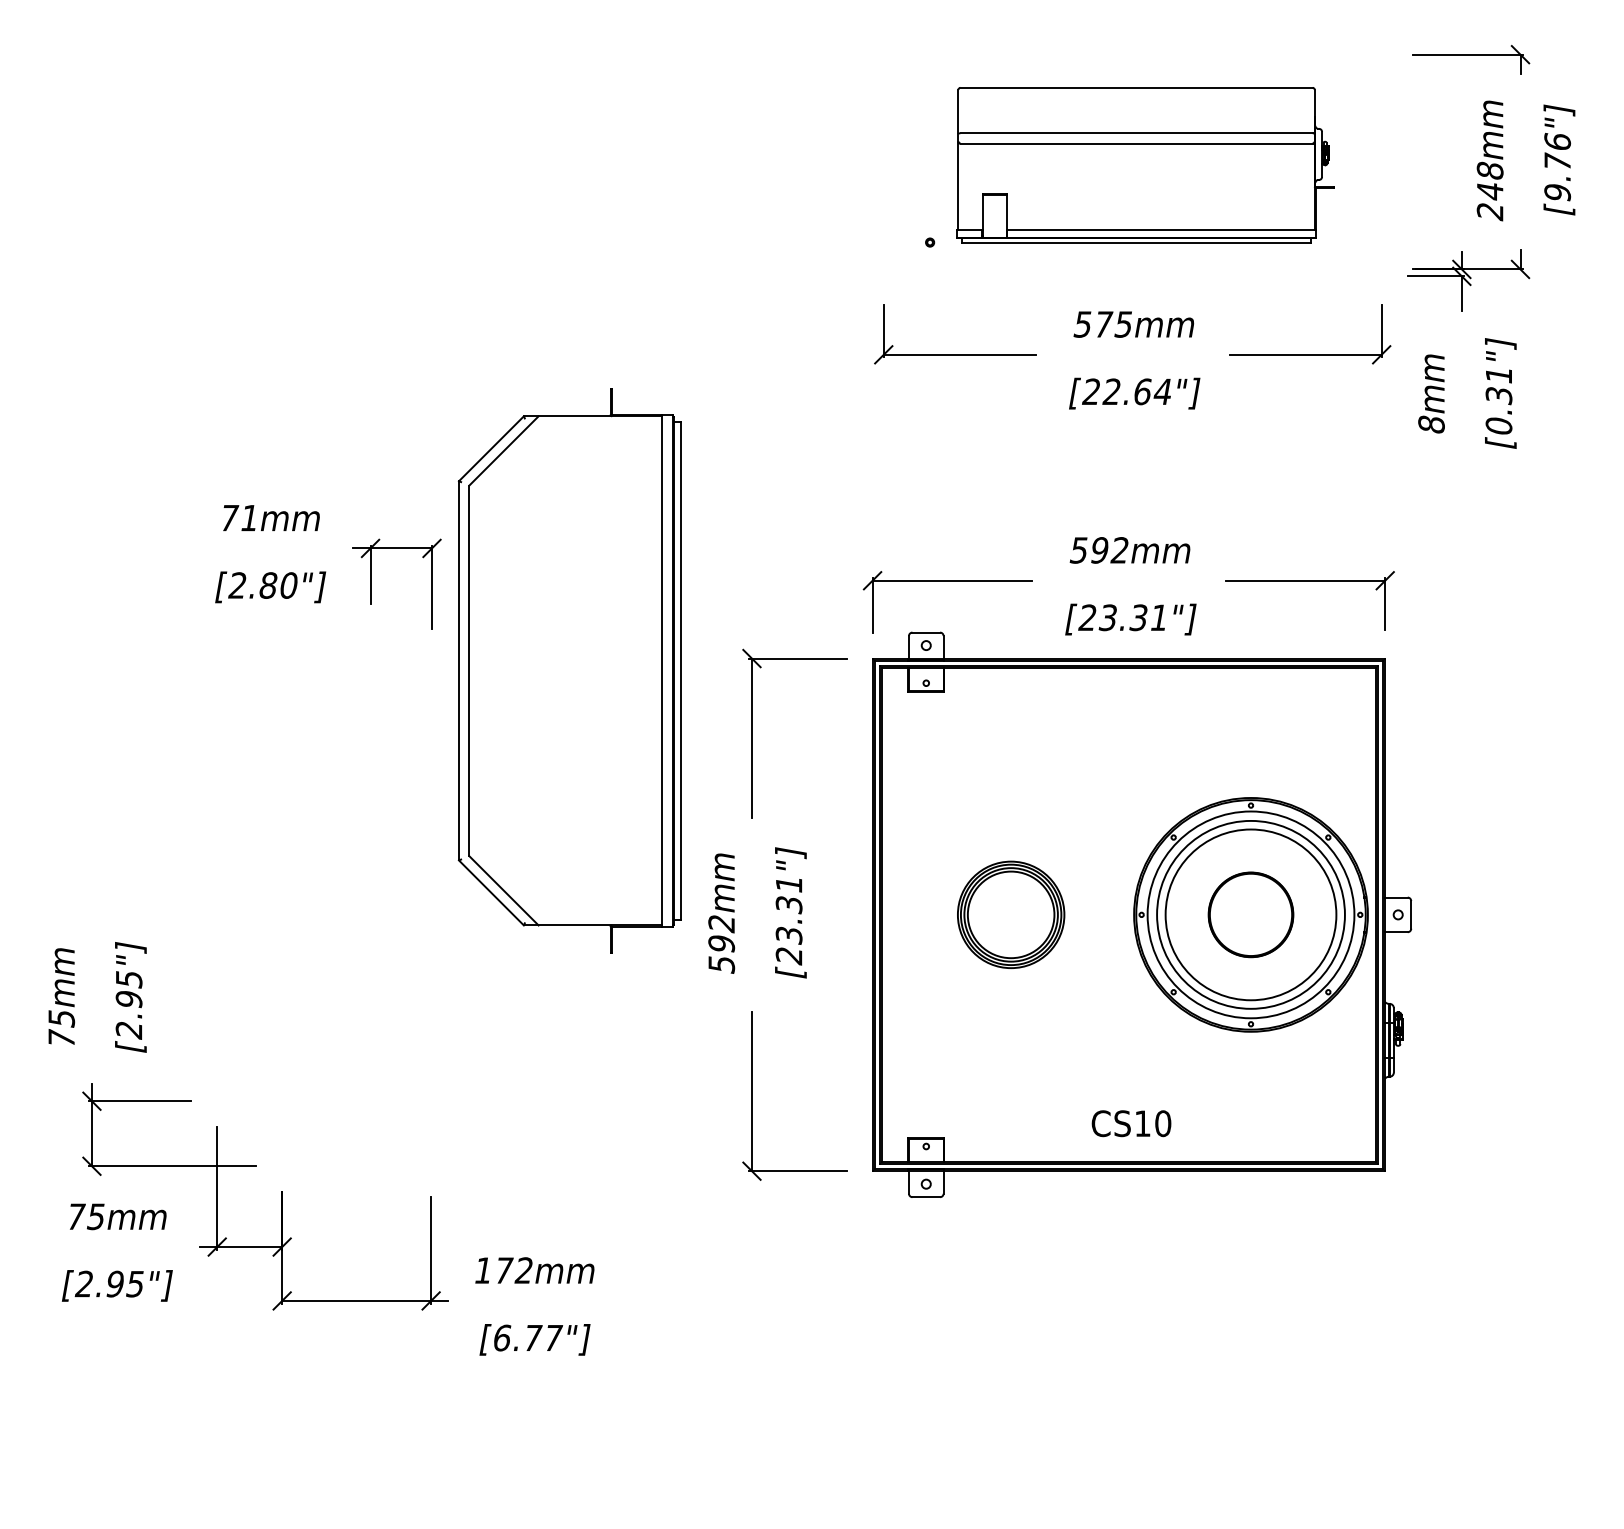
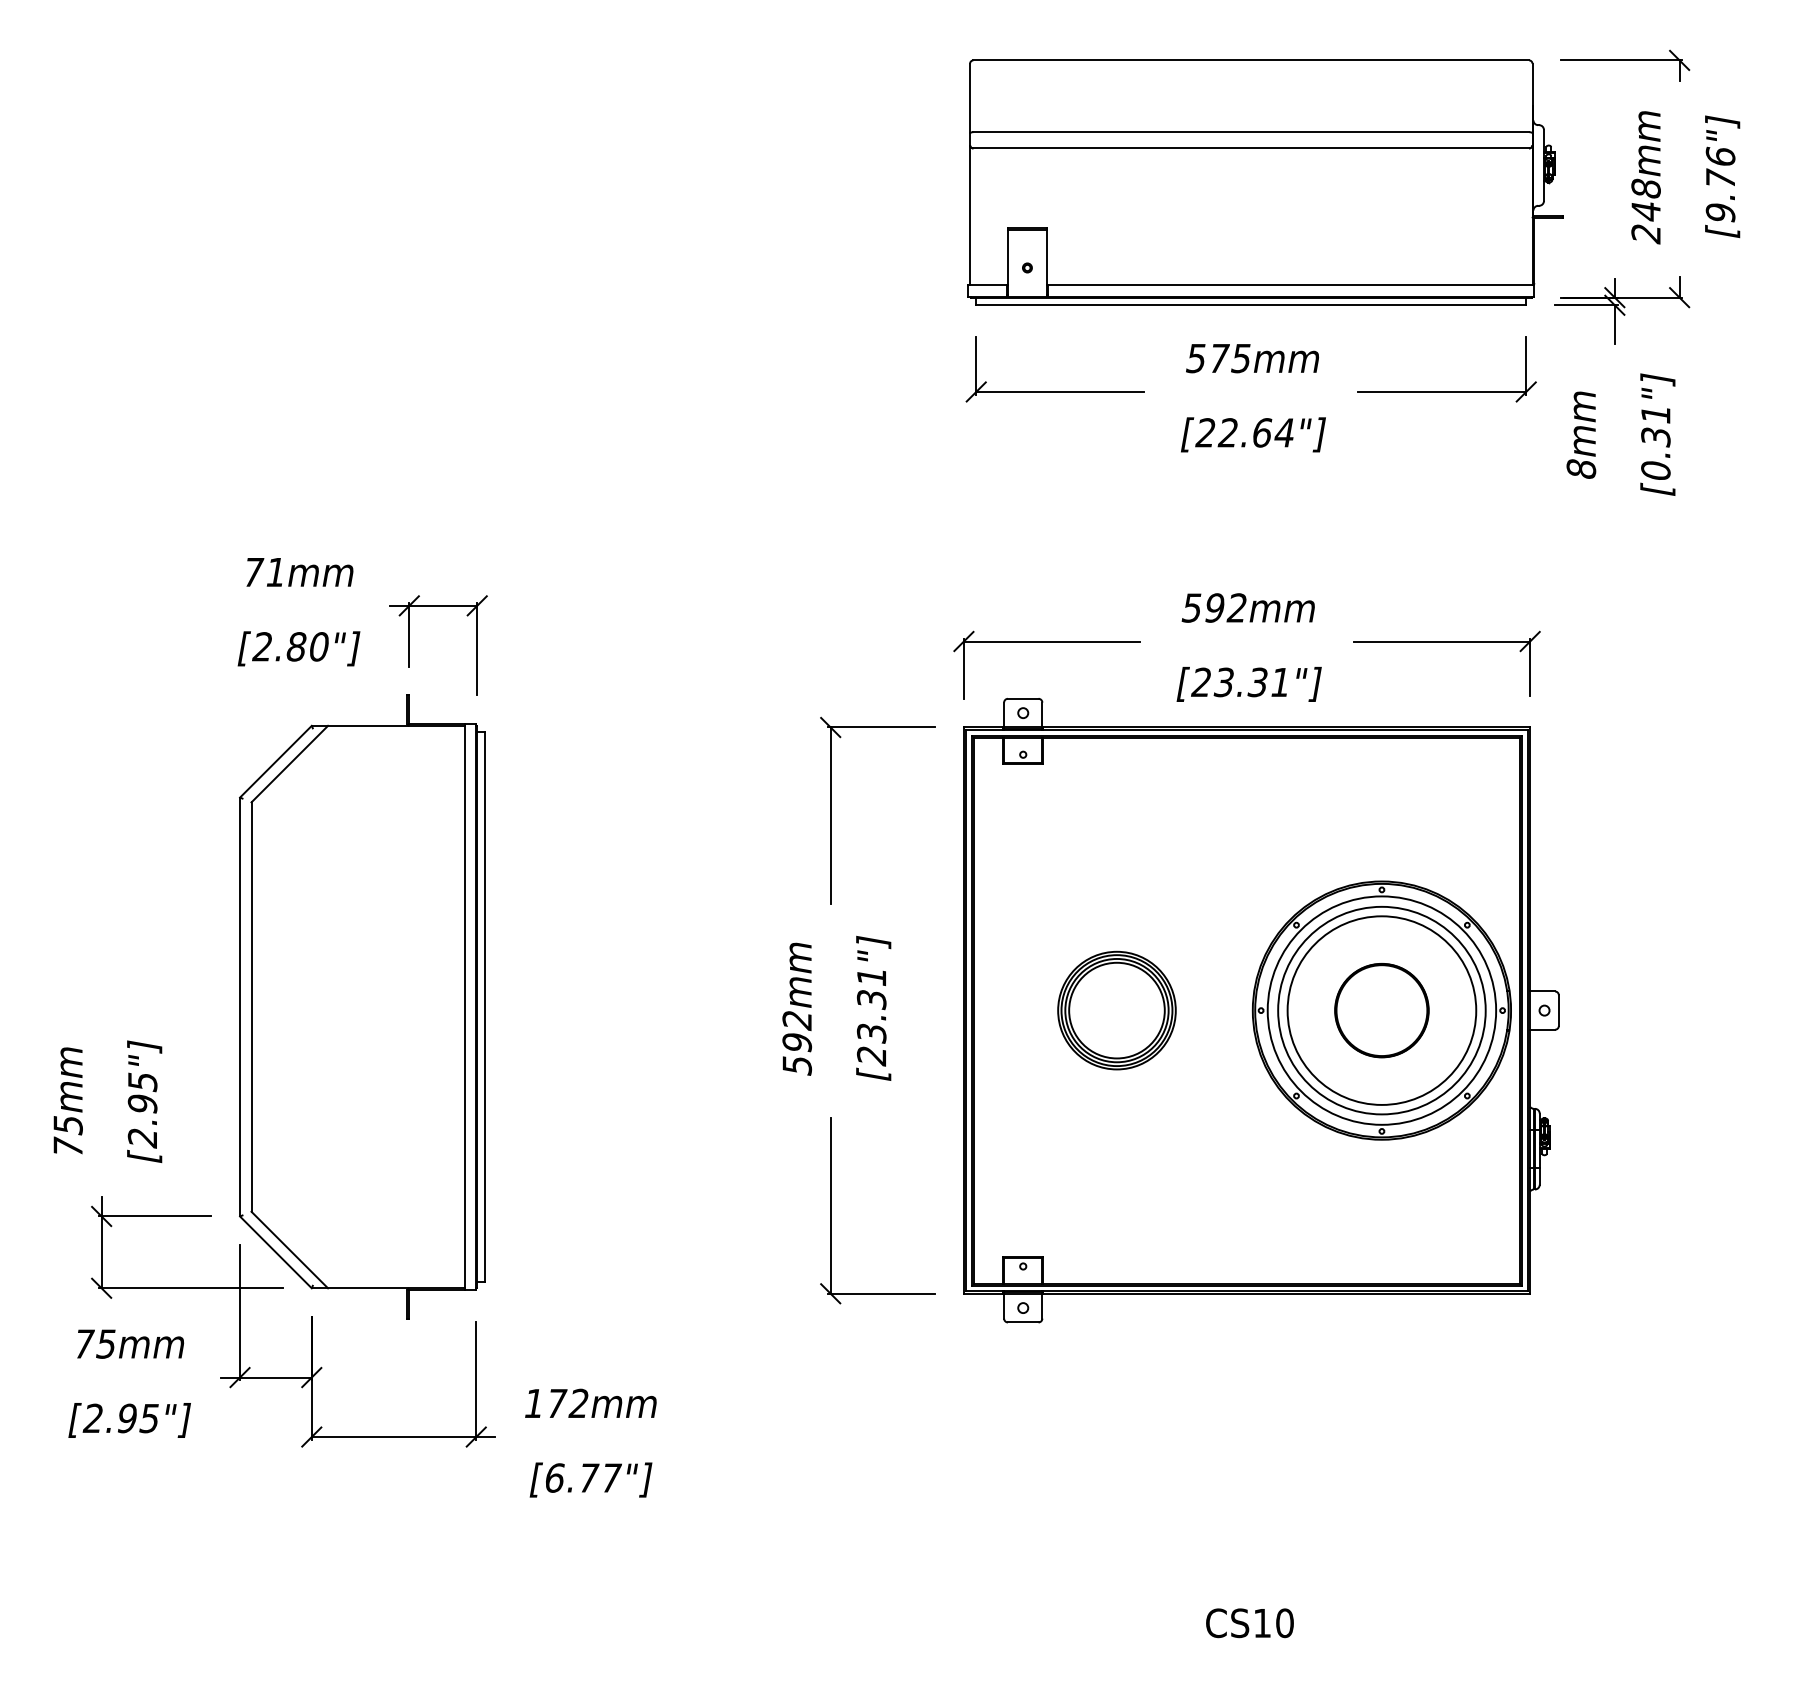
part: (1145, 165) -> (1265, 182), size x1.43
part: (569, 670) -> (362, 1006), moved
text: (1131, 1123) -> (1249, 1623), moved

